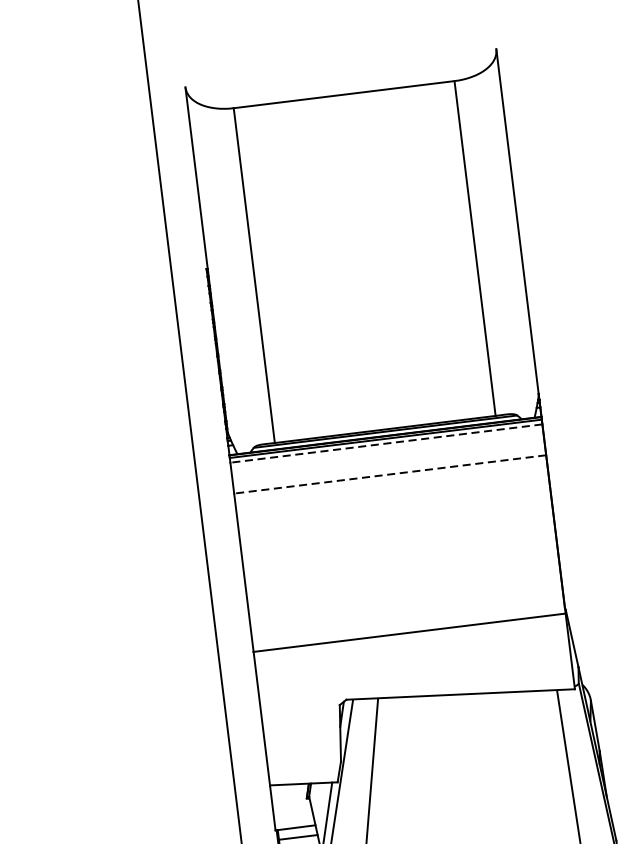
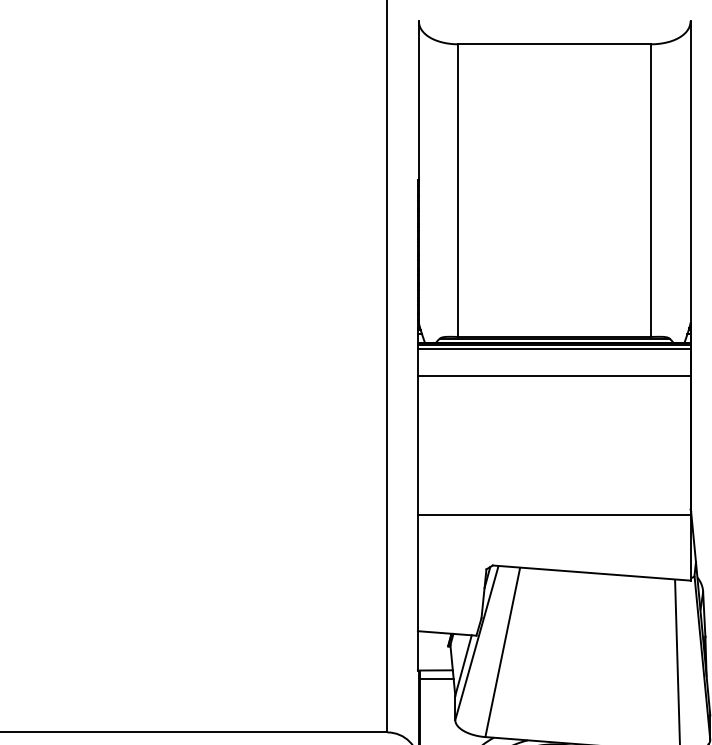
line: (385, 444) -> (553, 349), dashed -> solid
line: (389, 474) -> (553, 376), dashed -> solid

